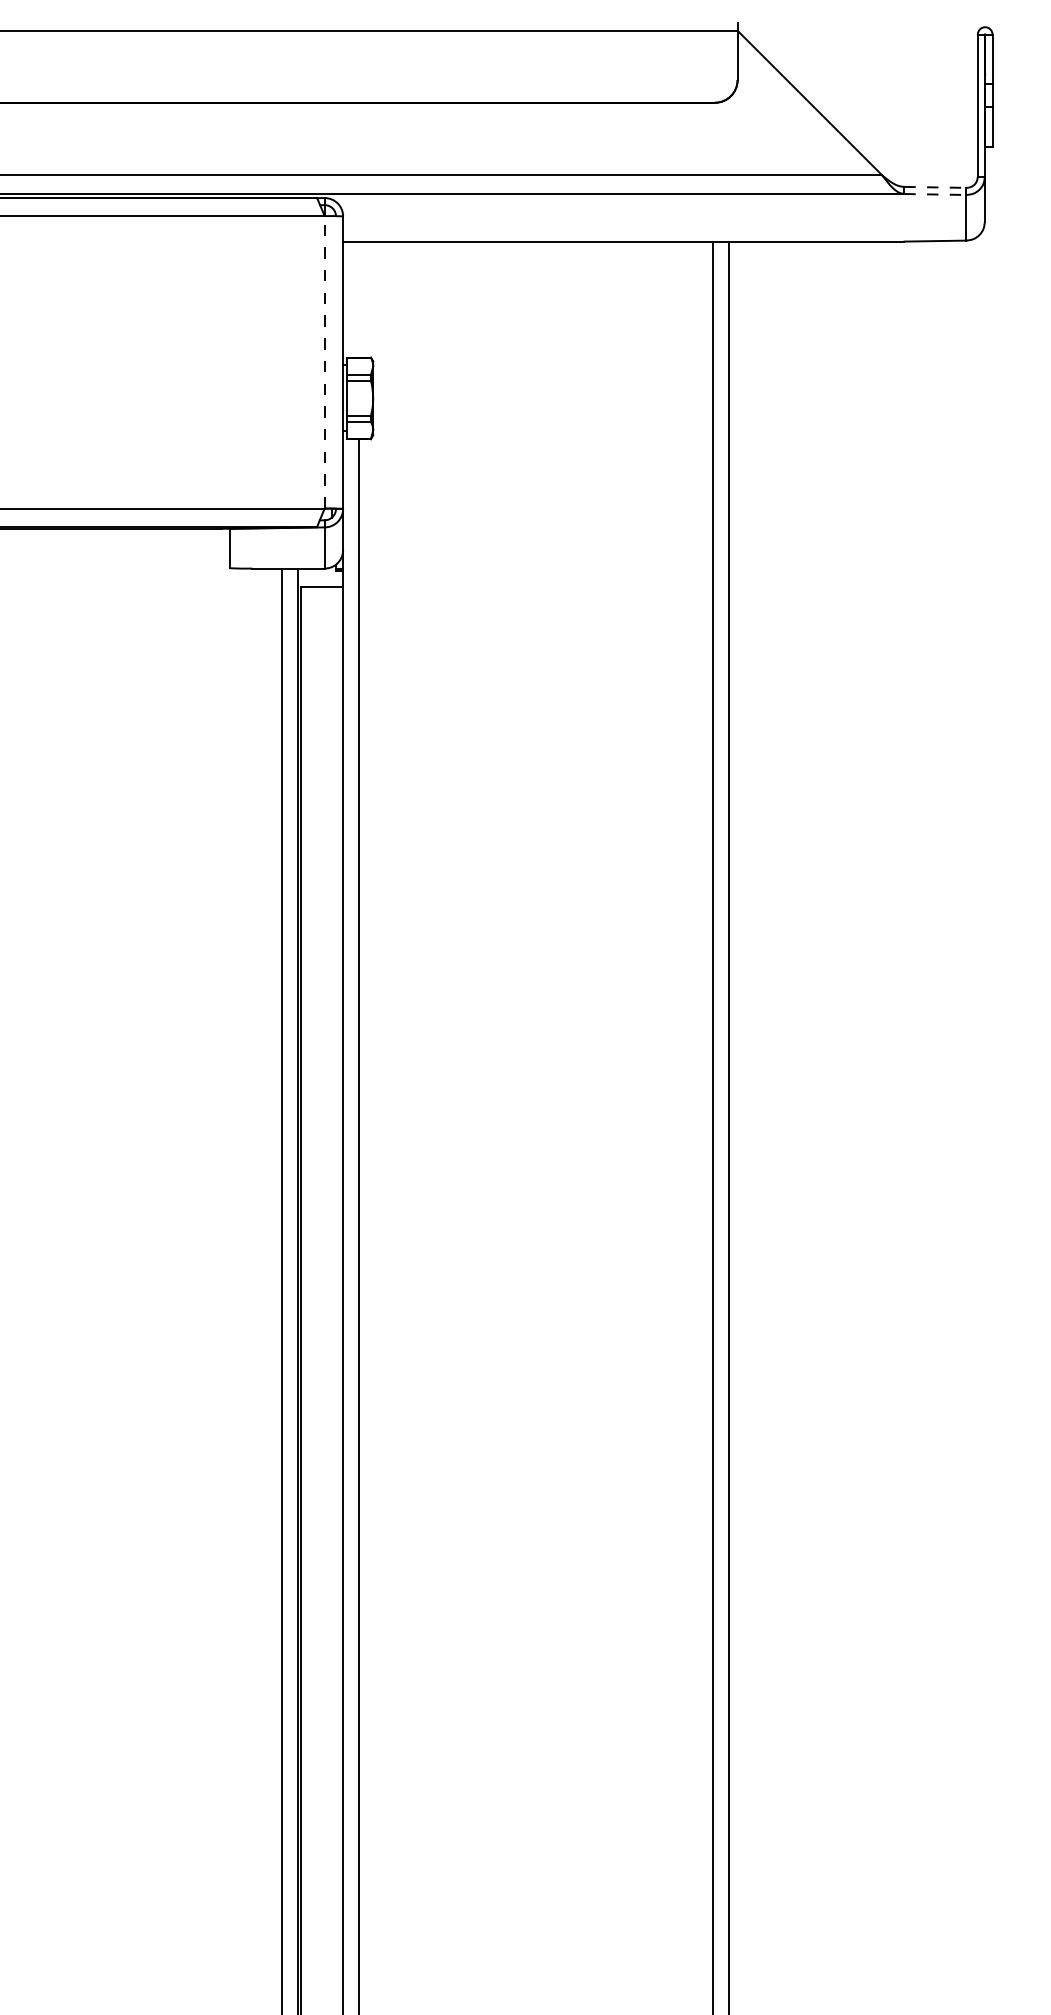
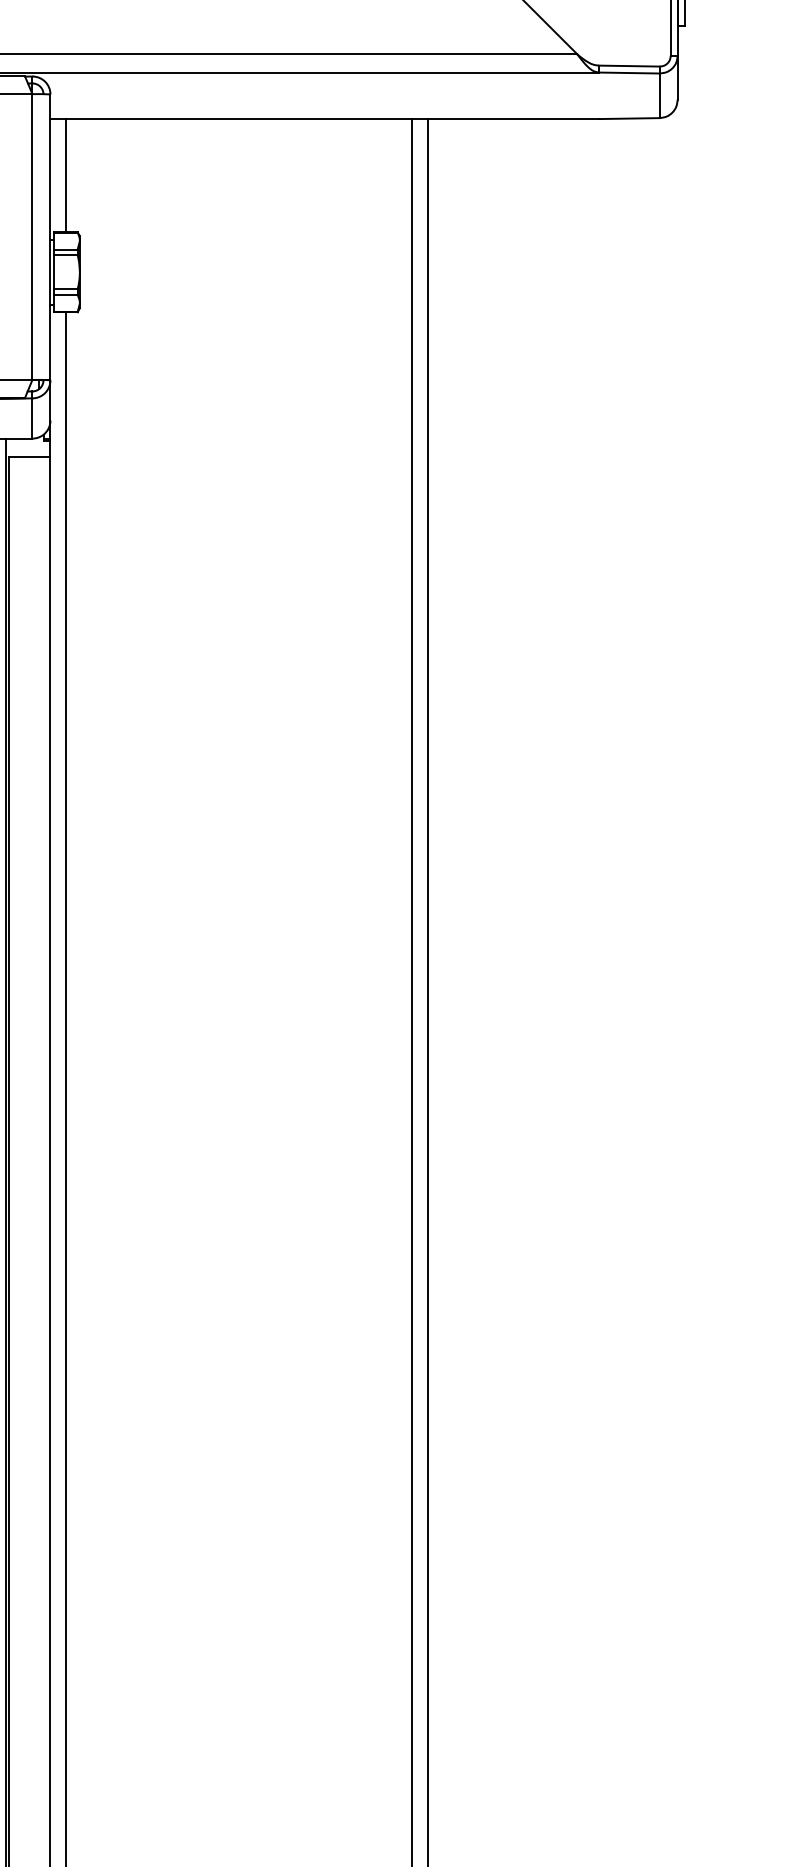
line: (935, 187) -> (629, 66), dashed -> solid
line: (935, 194) -> (629, 73), dashed -> solid
line: (359, 299) -> (66, 175), added
line: (324, 361) -> (32, 236), dashed -> solid

